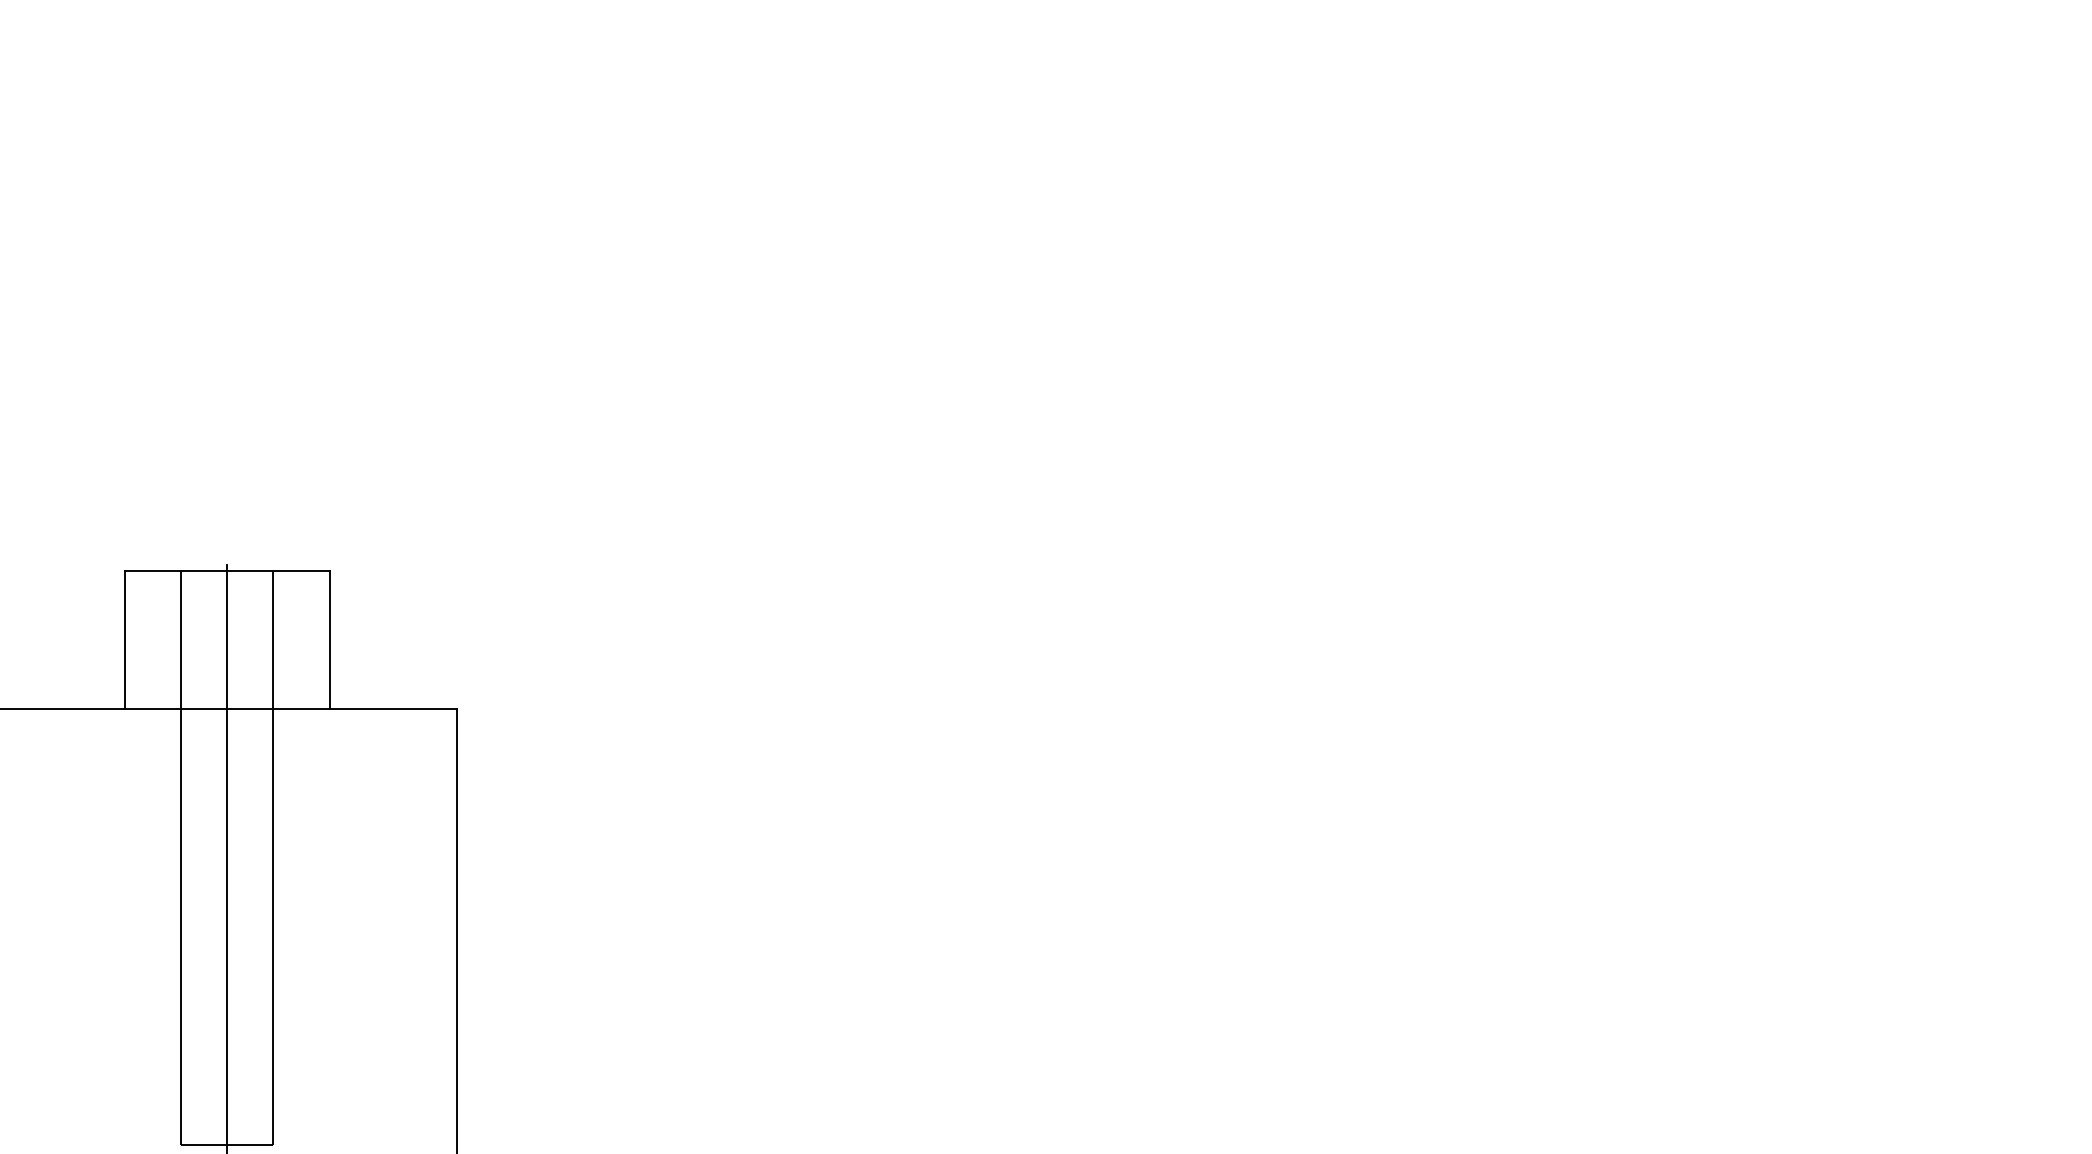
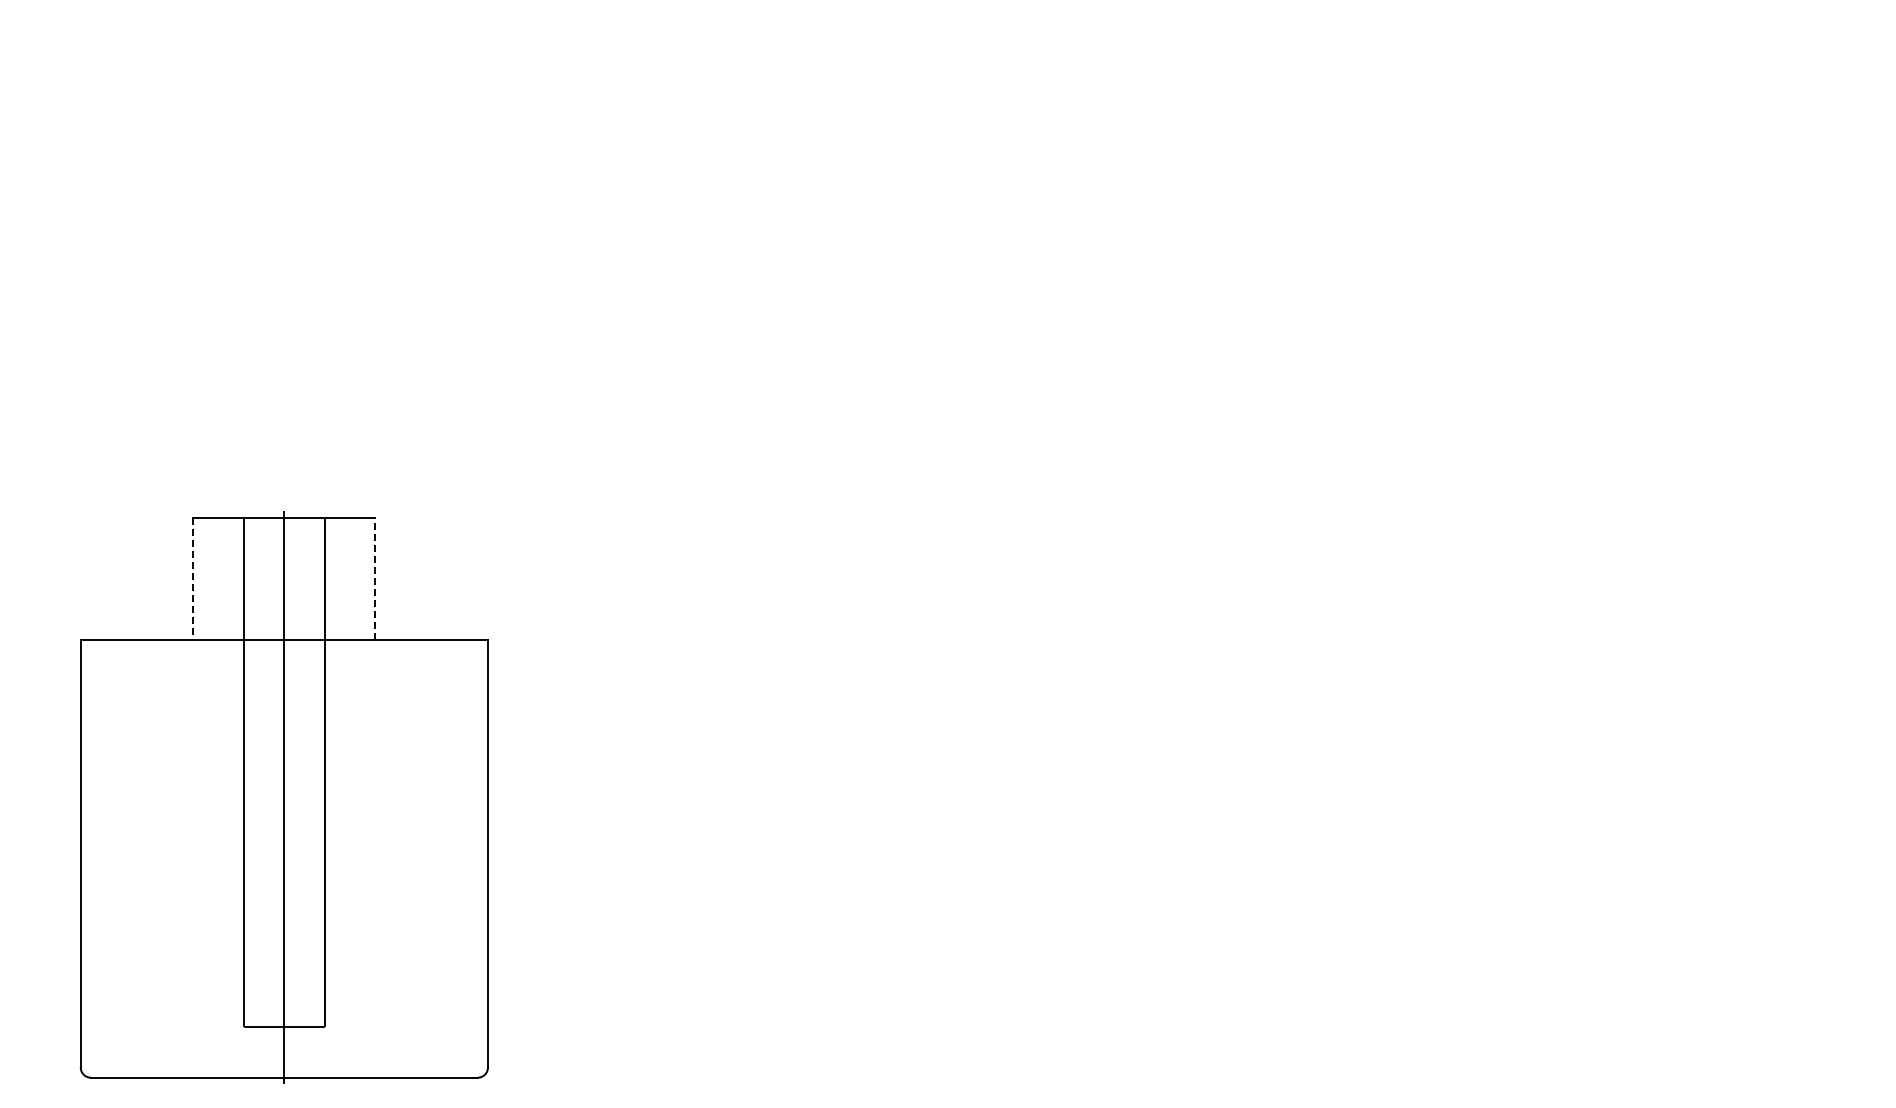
line: (330, 639) -> (375, 578), solid -> dashed
line: (124, 640) -> (193, 579), solid -> dashed

